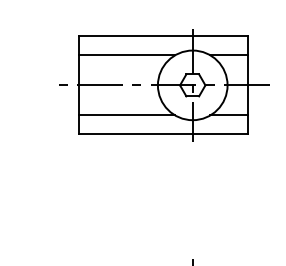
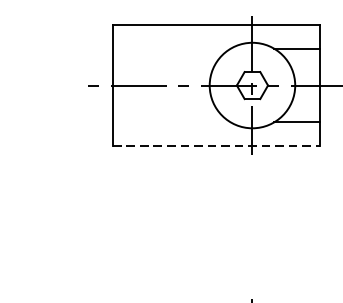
line: (127, 55) -> (172, 48), removed
line: (127, 115) -> (172, 122), removed
line: (163, 134) -> (216, 145), solid -> dashed

